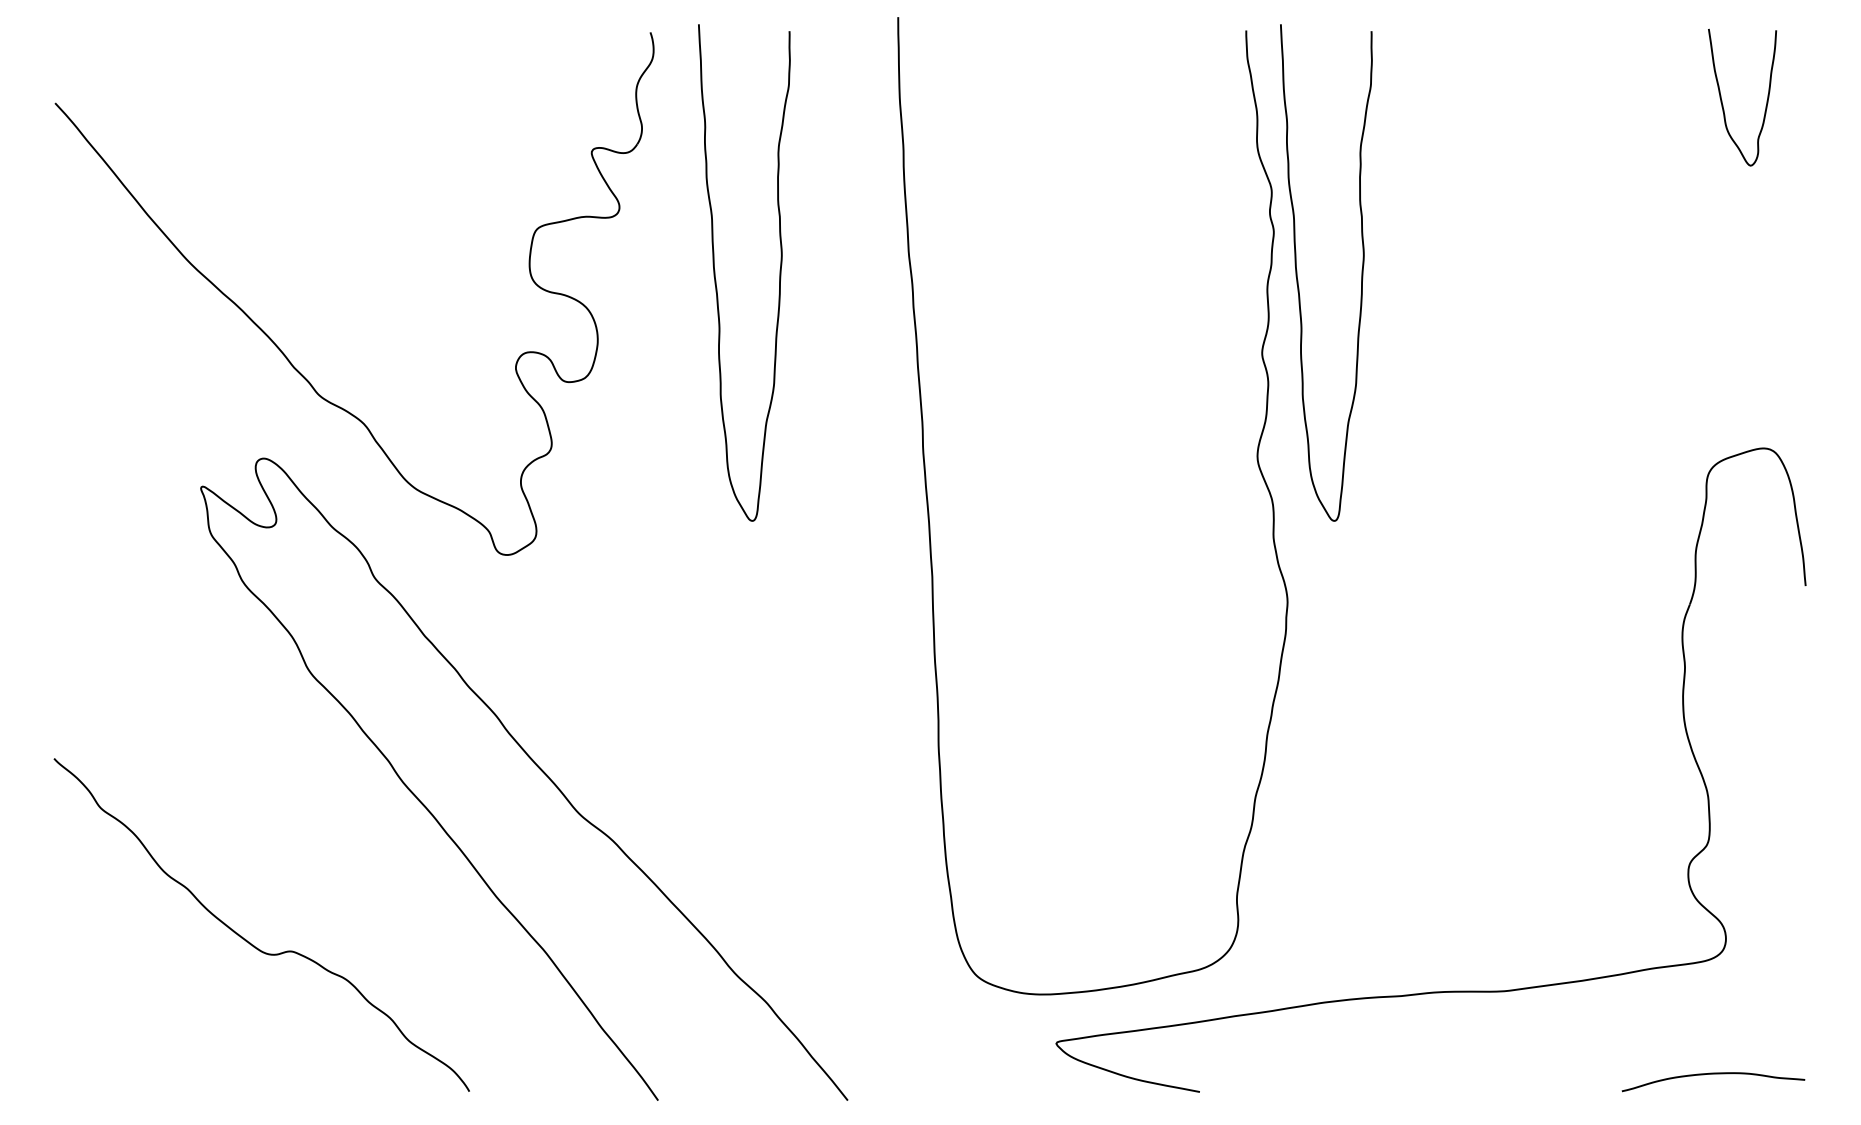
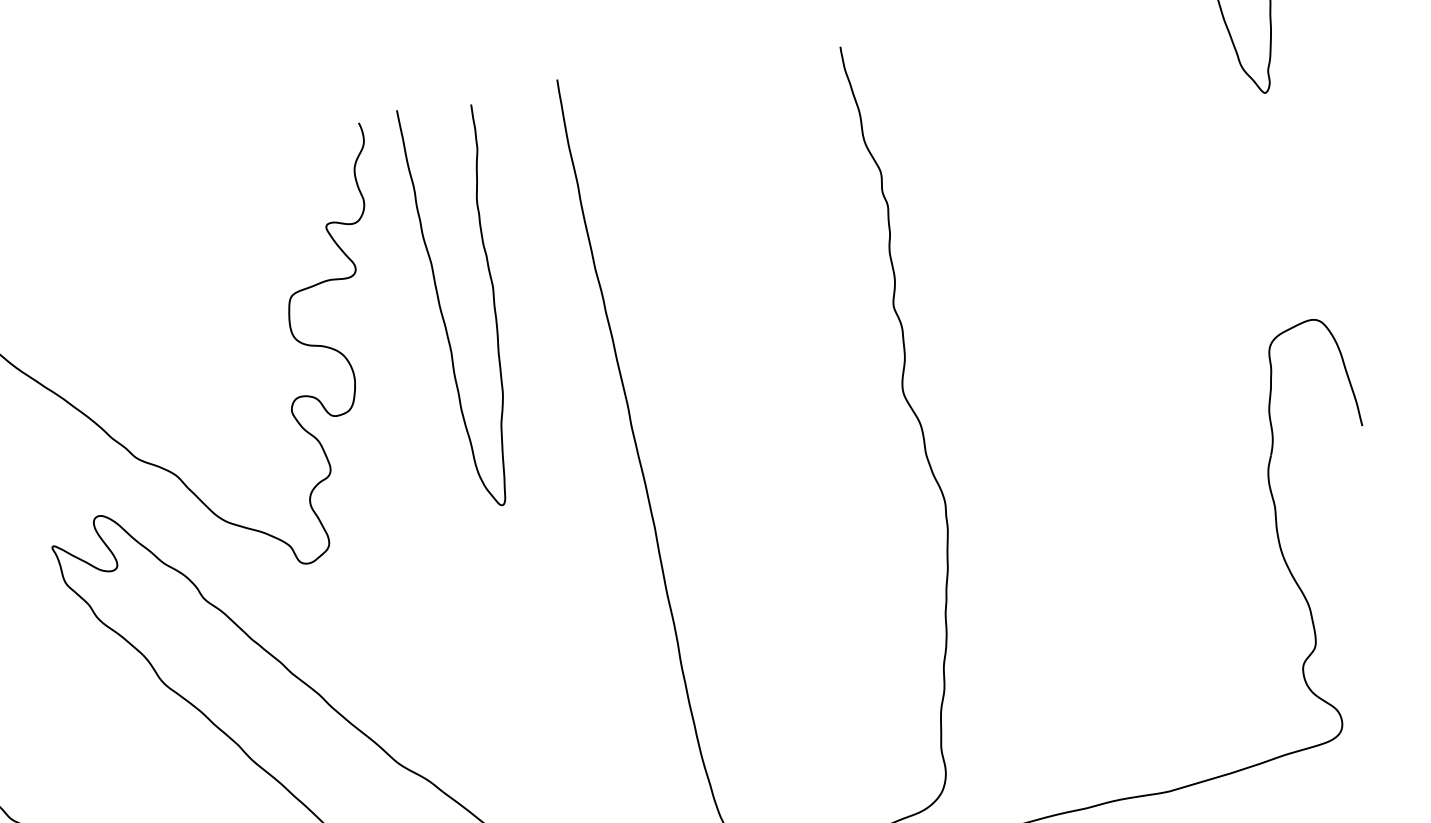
curve: (1297, 272) -> (912, 236), removed

